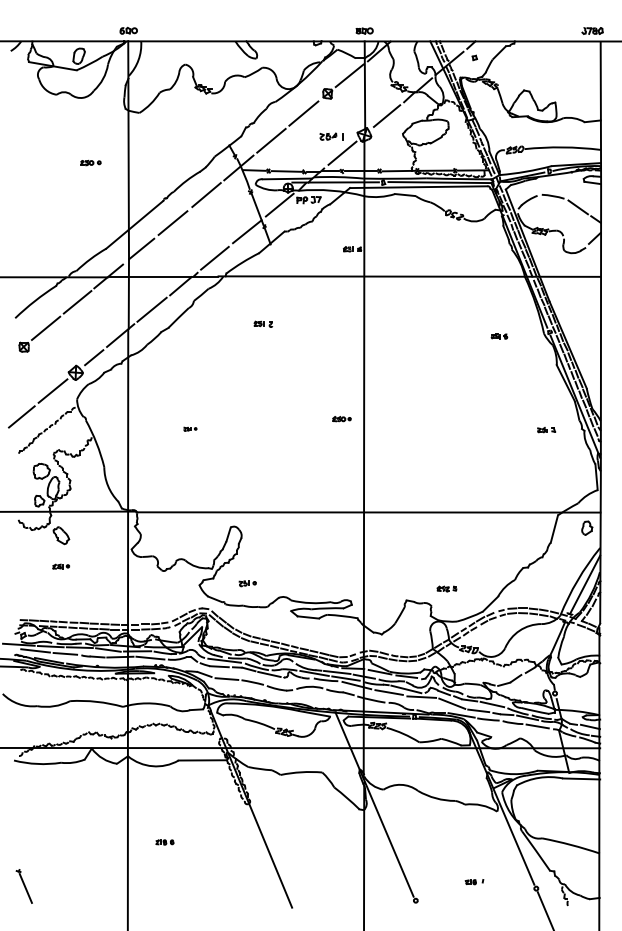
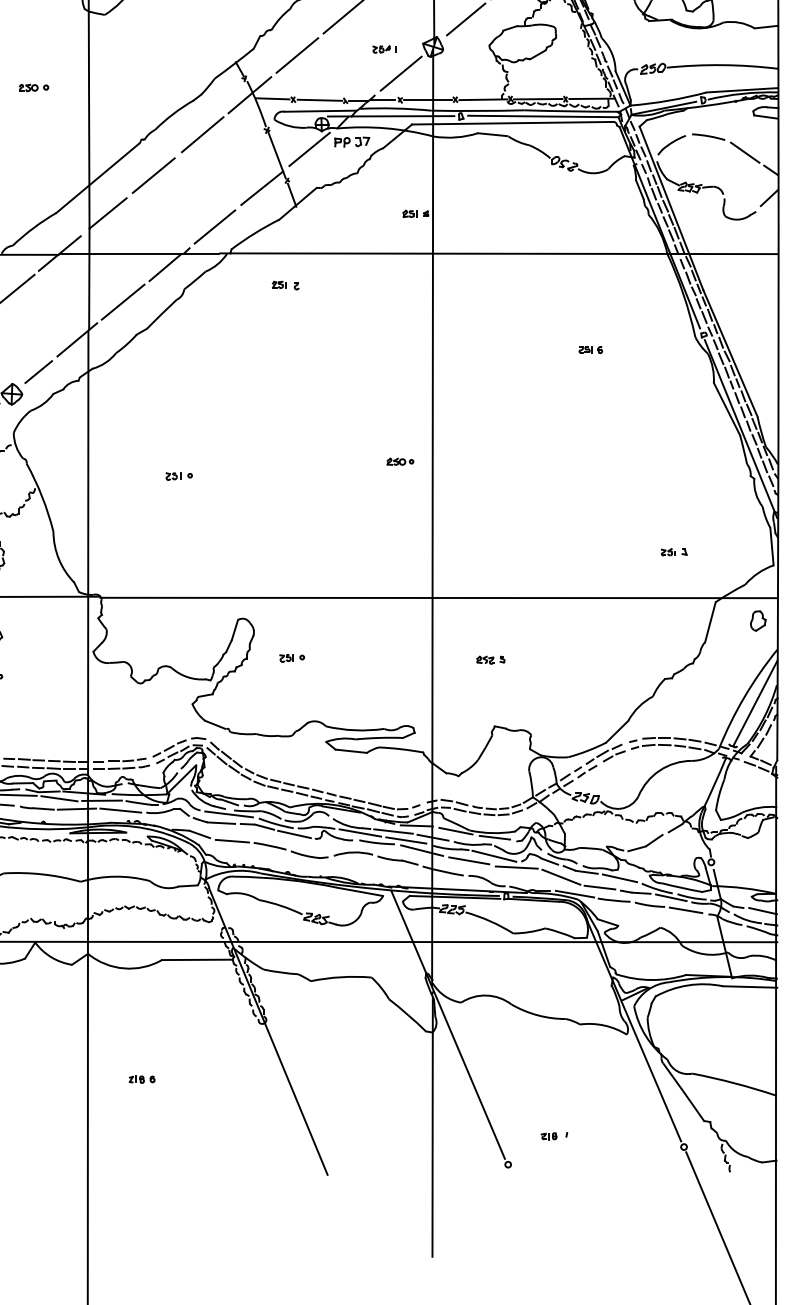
part: (330, 136) -> (383, 49), size x0.71
part: (263, 323) -> (285, 284), moved
part: (499, 336) -> (590, 349), moved
part: (190, 429) -> (179, 476), size x1.43
part: (546, 430) -> (674, 552), moved
part: (247, 583) -> (291, 657), moved
part: (446, 588) -> (490, 659), moved
part: (474, 882) -> (554, 1136), moved

